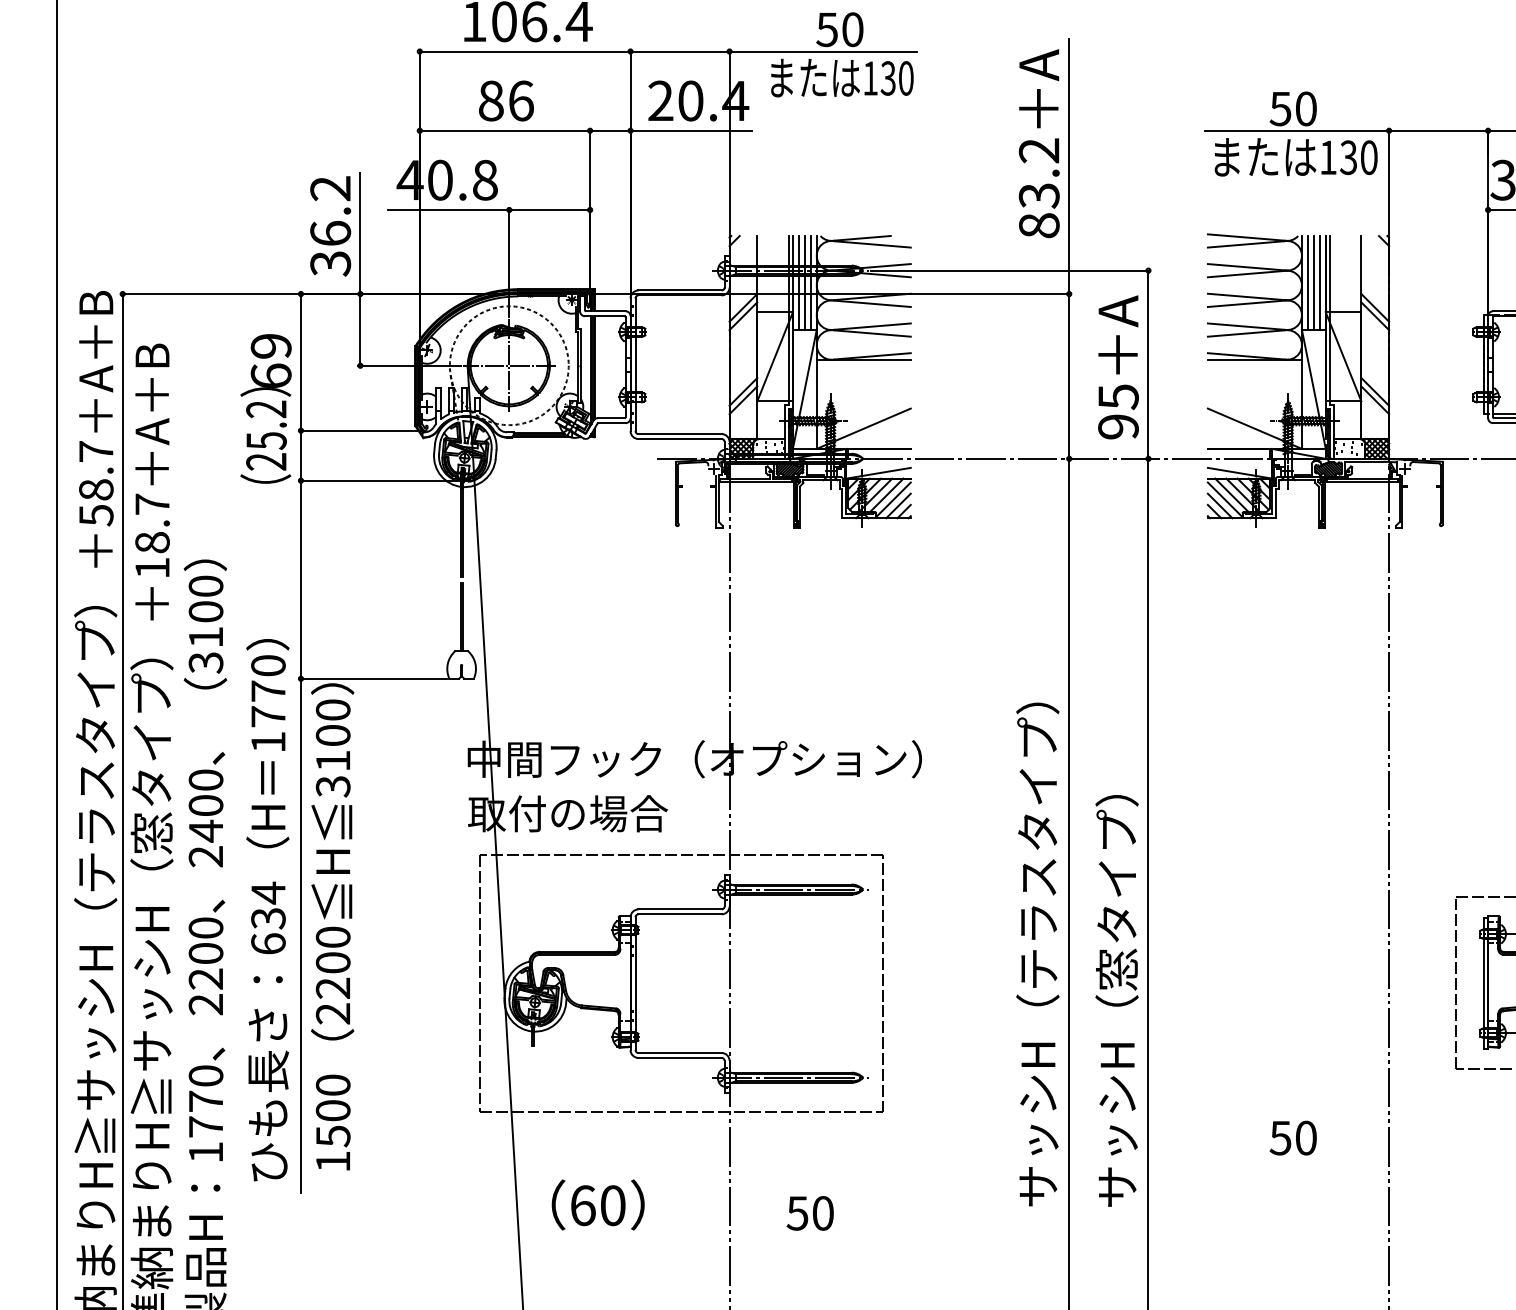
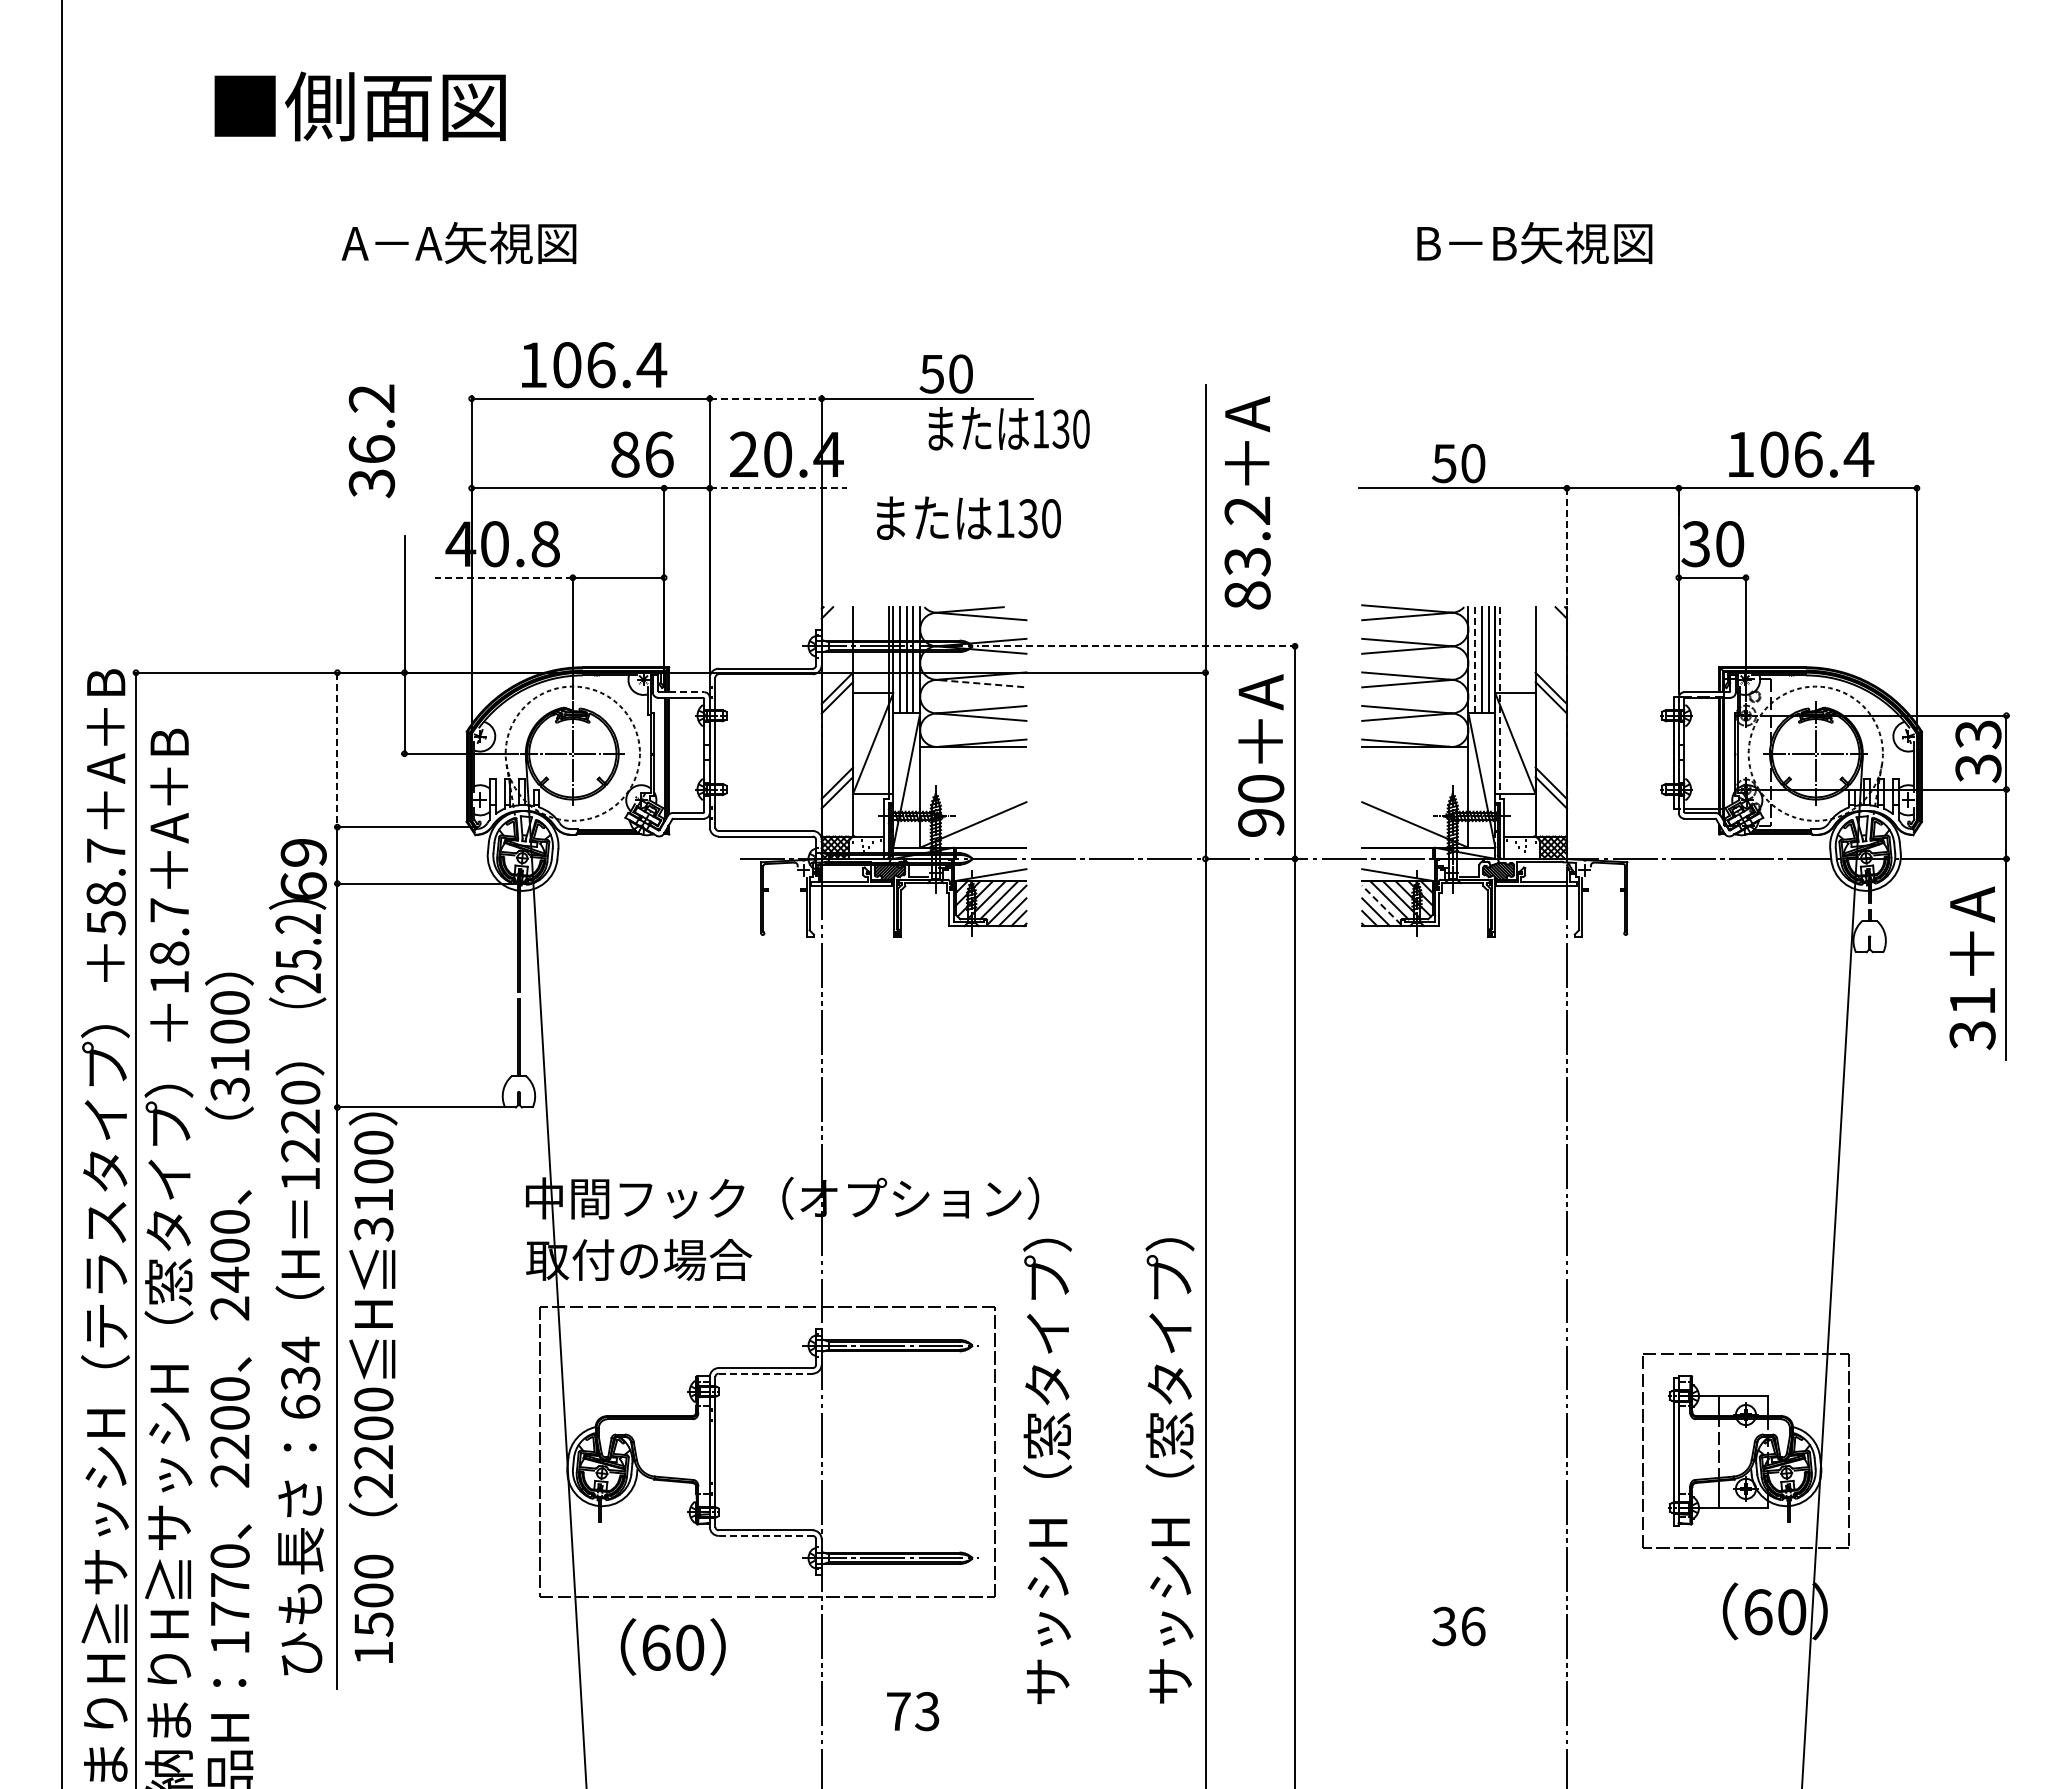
line: (679, 51) -> (765, 398), solid -> dashed
text: (841, 77) -> (1008, 428), moved
text: (506, 100) -> (642, 454), moved
line: (691, 131) -> (778, 488), solid -> dashed
text: (1039, 143) -> (1247, 502), moved
text: (1295, 156) -> (968, 517), moved
line: (1388, 180) -> (1566, 544), solid -> dashed
line: (448, 209) -> (504, 577), solid -> dashed
text: (330, 226) -> (371, 441), moved
line: (1010, 270) -> (1139, 646), solid -> dashed
line: (1308, 283) -> (1475, 660), solid -> dashed
line: (872, 303) -> (983, 683), solid -> dashed
line: (610, 311) -> (687, 692), solid -> dashed
line: (1329, 320) -> (1499, 702), solid -> dashed
line: (301, 362) -> (337, 750), solid -> dashed
text: (1118, 397) -> (1261, 789), 95 -> 90
text: (265, 408) -> (297, 923), moved
line: (1224, 500) -> (1381, 905), solid -> dashed
text: (268, 703) -> (300, 1135), 1770 -> 1220
text: (1037, 846) -> (1169, 1296), サッシH（テラスタイプ） -> サッシH（窓タイプ）
line: (679, 914) -> (765, 1373), solid -> dashed
text: (1117, 1000) -> (1047, 1471), moved
line: (679, 1057) -> (765, 1535), solid -> dashed
text: (1293, 1138) -> (1458, 1626), 50 -> 36
text: (597, 1204) -> (672, 1646), moved
text: (809, 1213) -> (912, 1711), 50 -> 73

